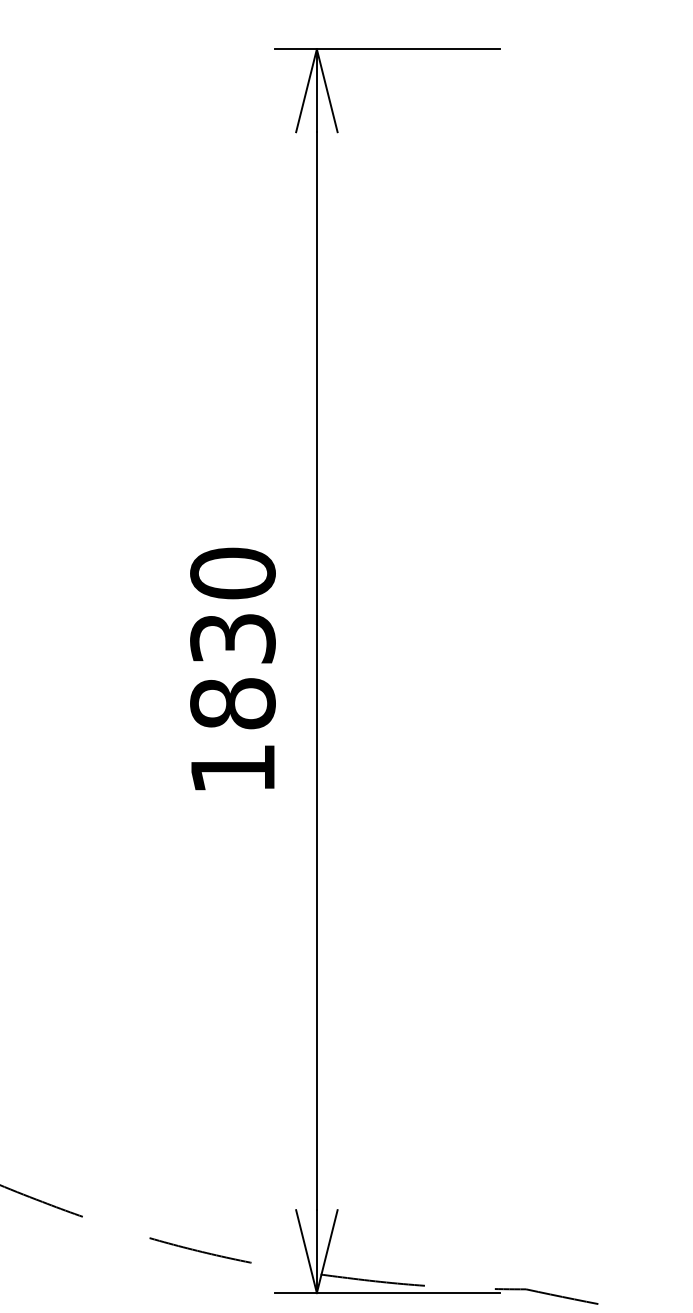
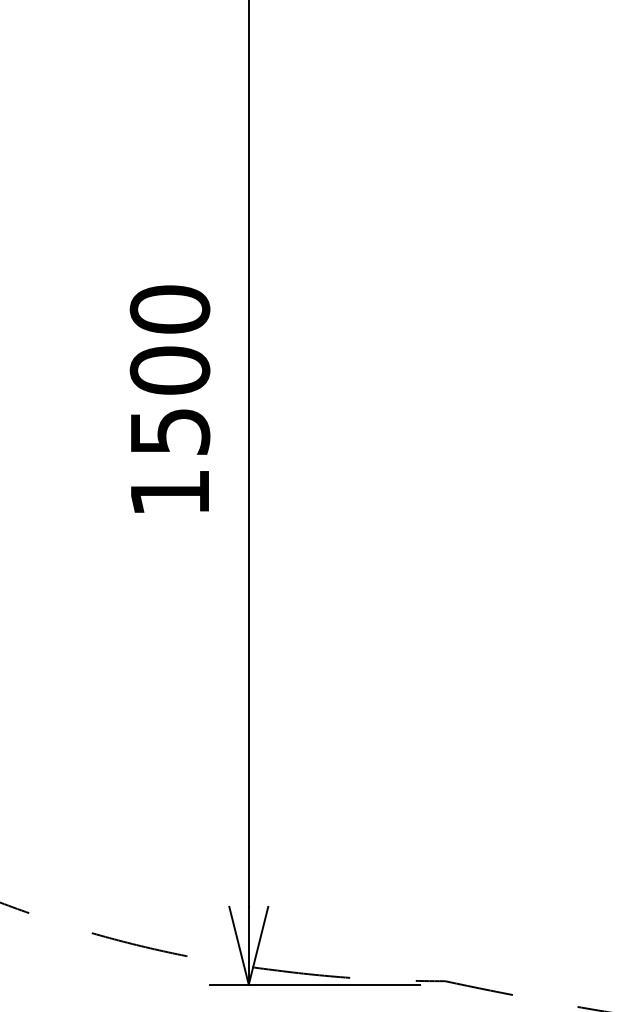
text: (232, 670) -> (169, 400), 1830 -> 1500

